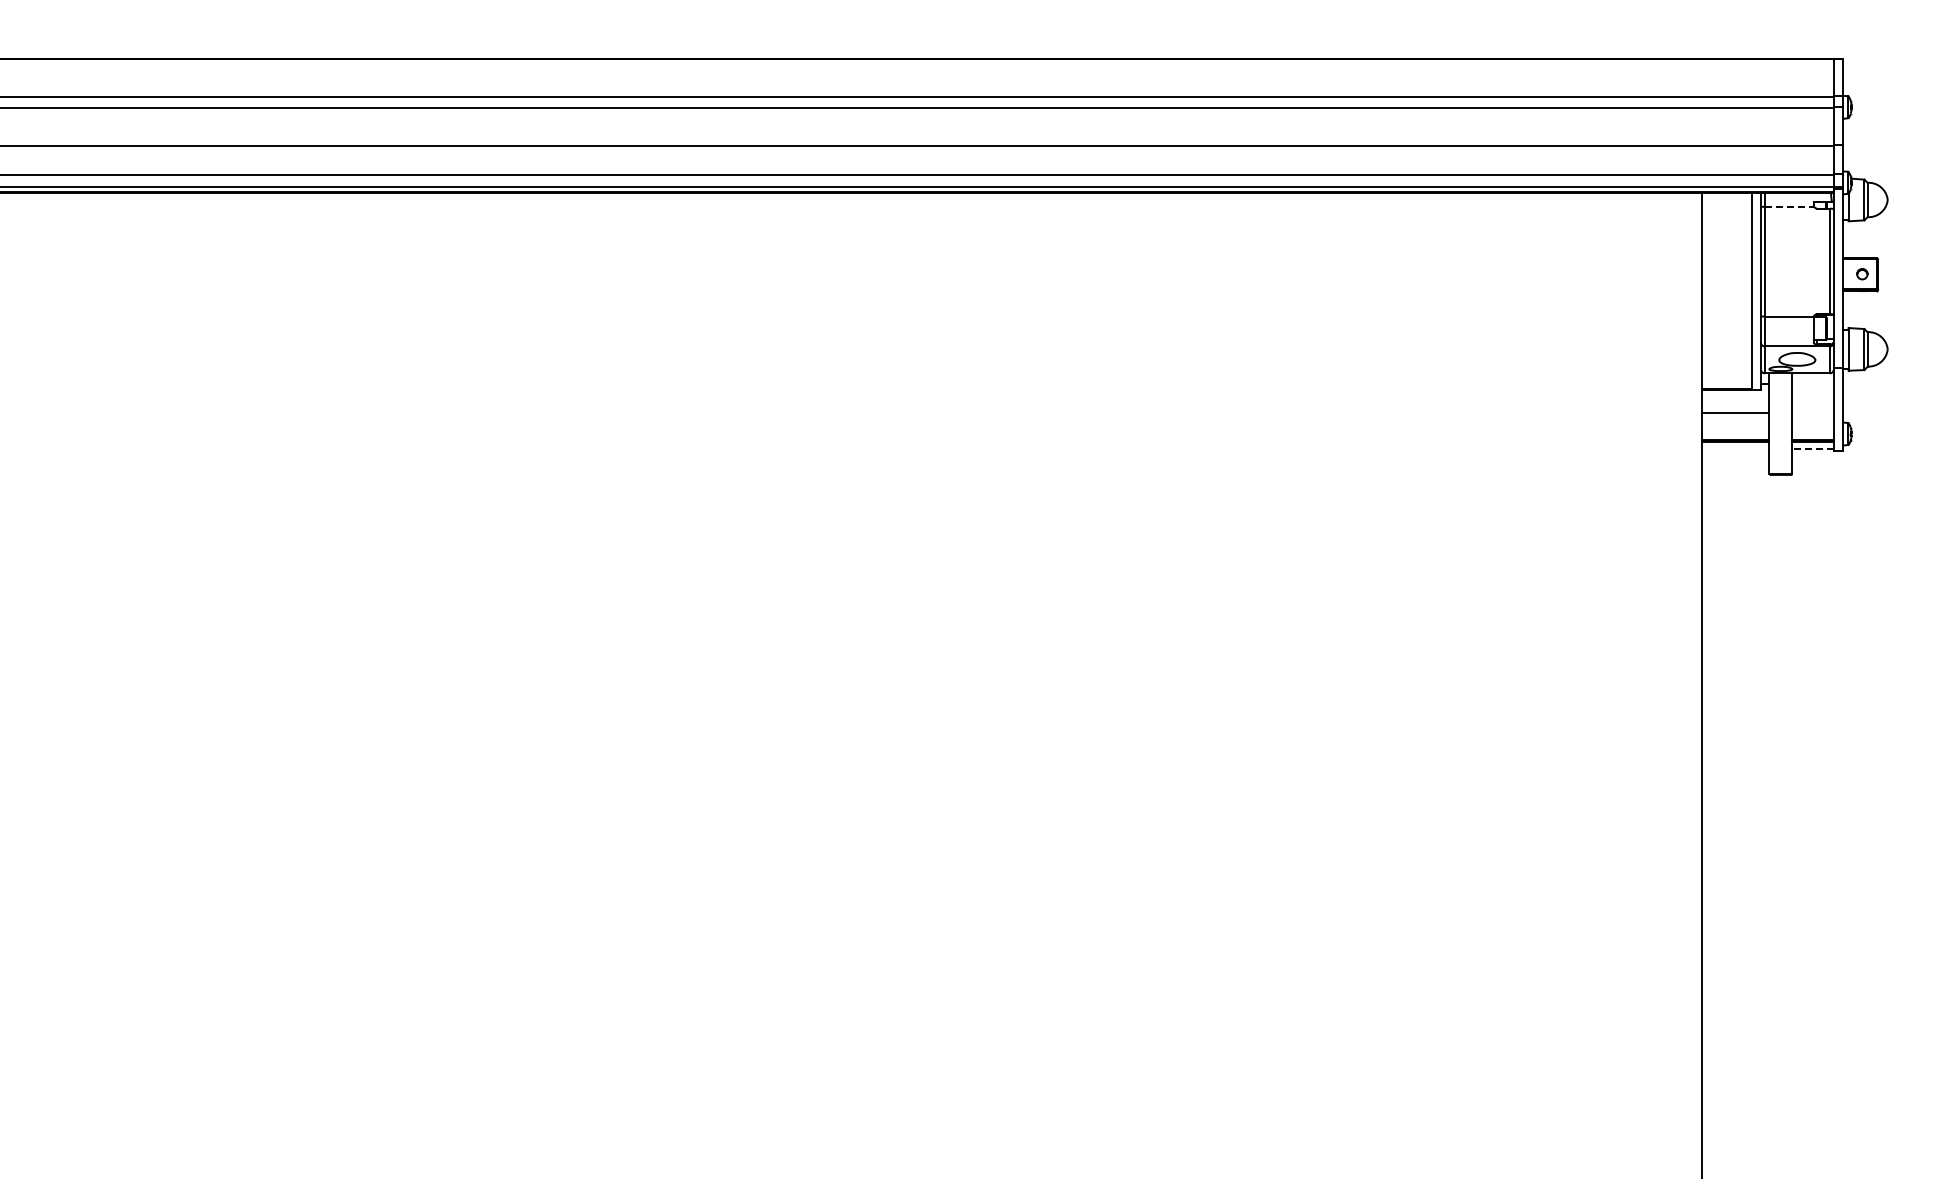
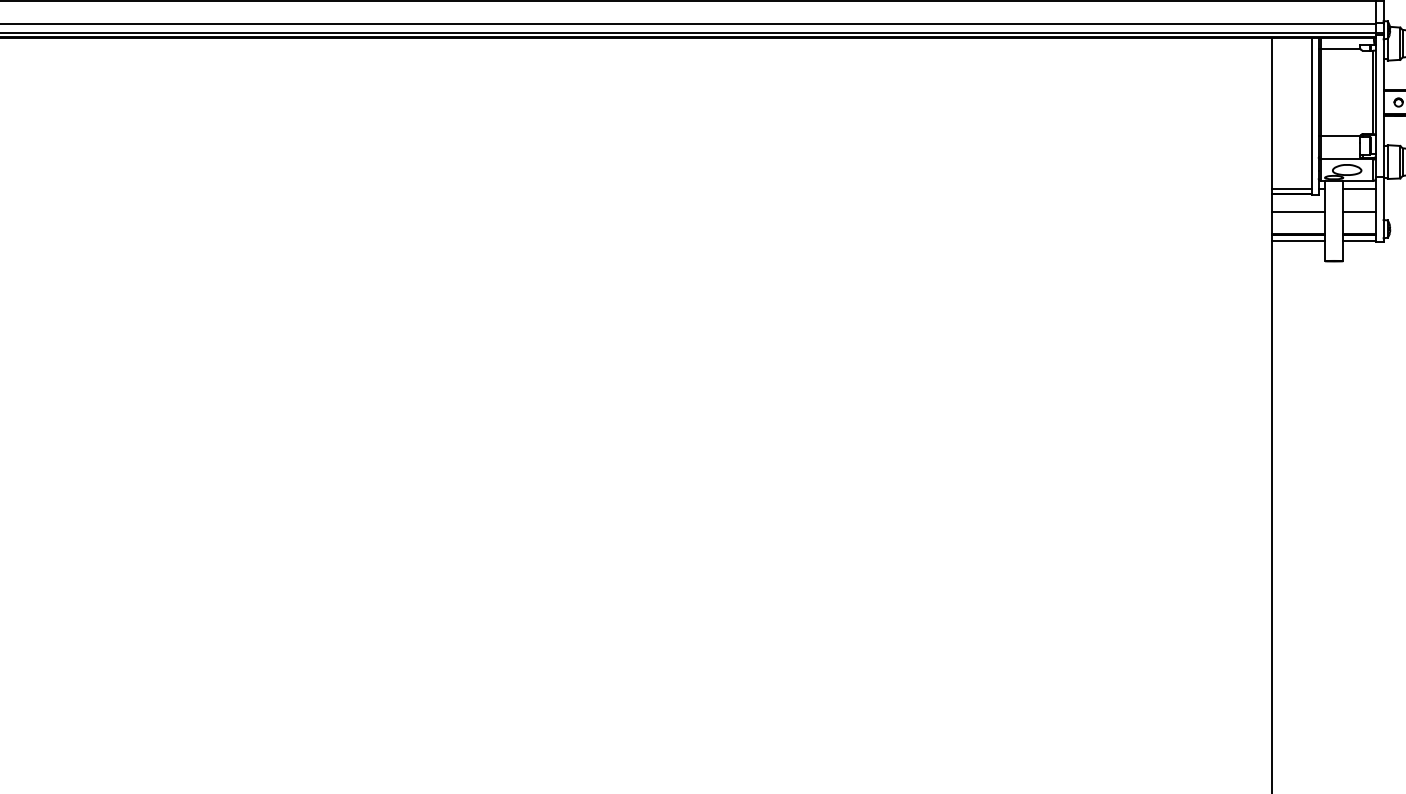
line: (1789, 206) -> (1340, 48), dashed -> solid
line: (1727, 383) -> (1291, 189), added
line: (1812, 383) -> (1359, 189), added
line: (1812, 412) -> (1359, 212), added
line: (1735, 449) -> (1298, 241), added
line: (1812, 449) -> (1359, 241), dashed -> solid

